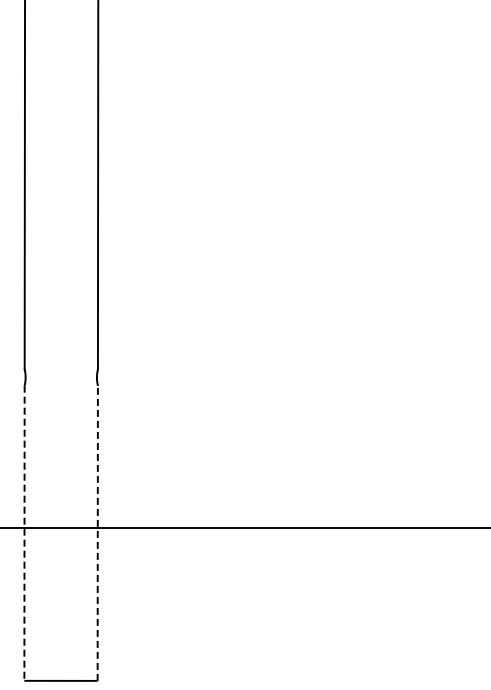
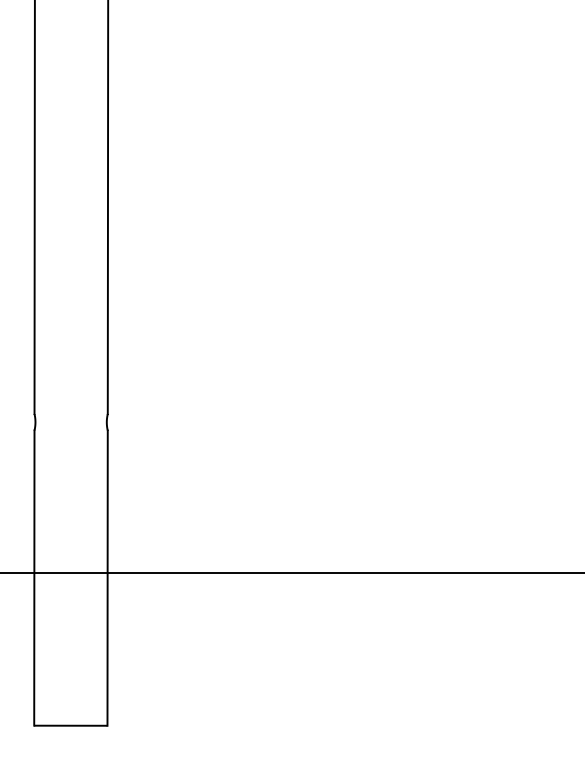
line: (24, 533) -> (34, 578), dashed -> solid
line: (97, 533) -> (107, 578), dashed -> solid

